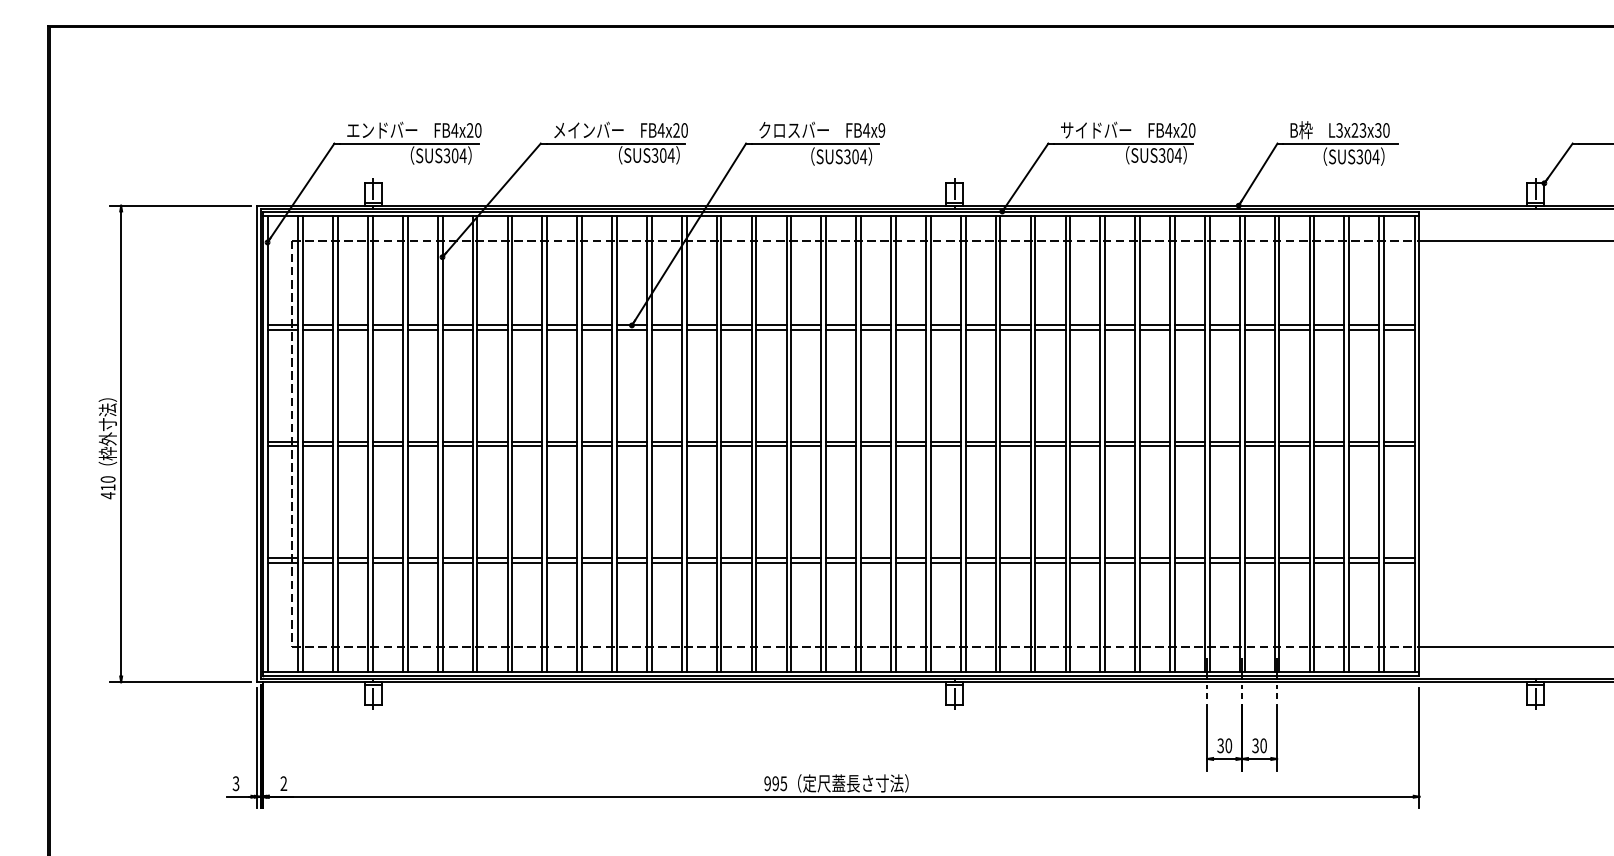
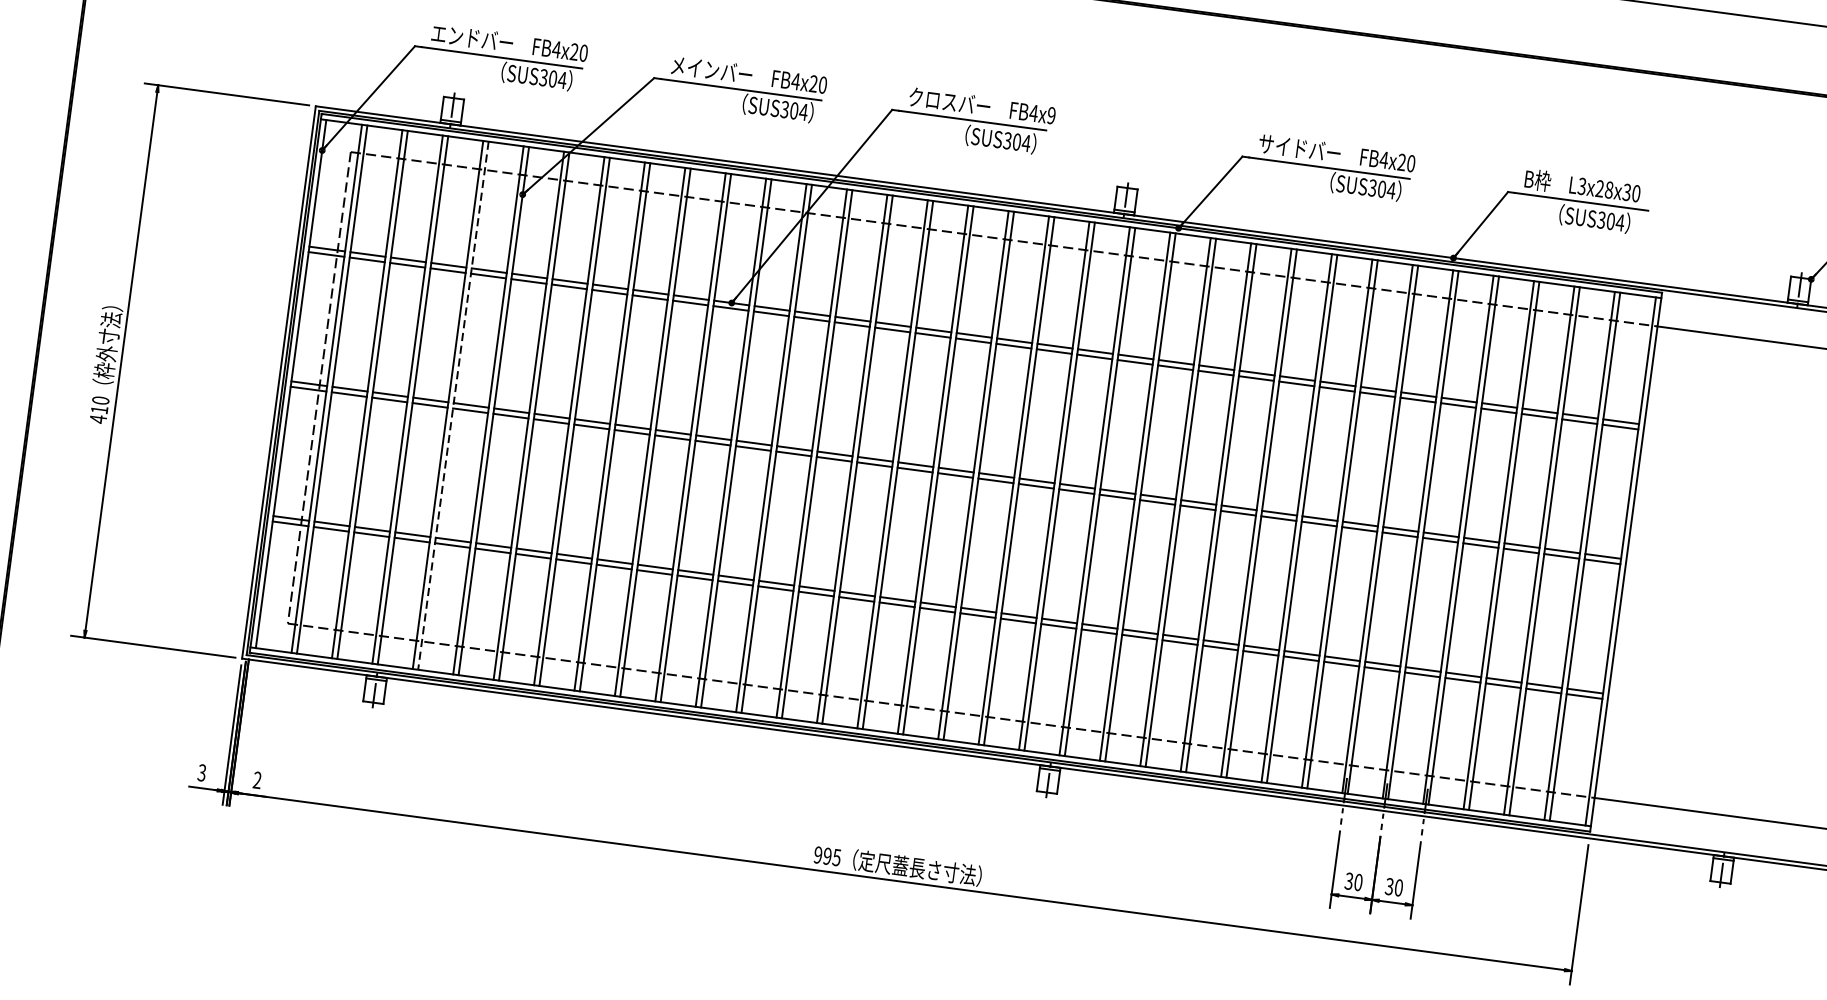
text: (1362, 130) -> (1608, 190), L3x23x30 -> L3x28x30
line: (407, 444) -> (453, 406), solid -> dashed

